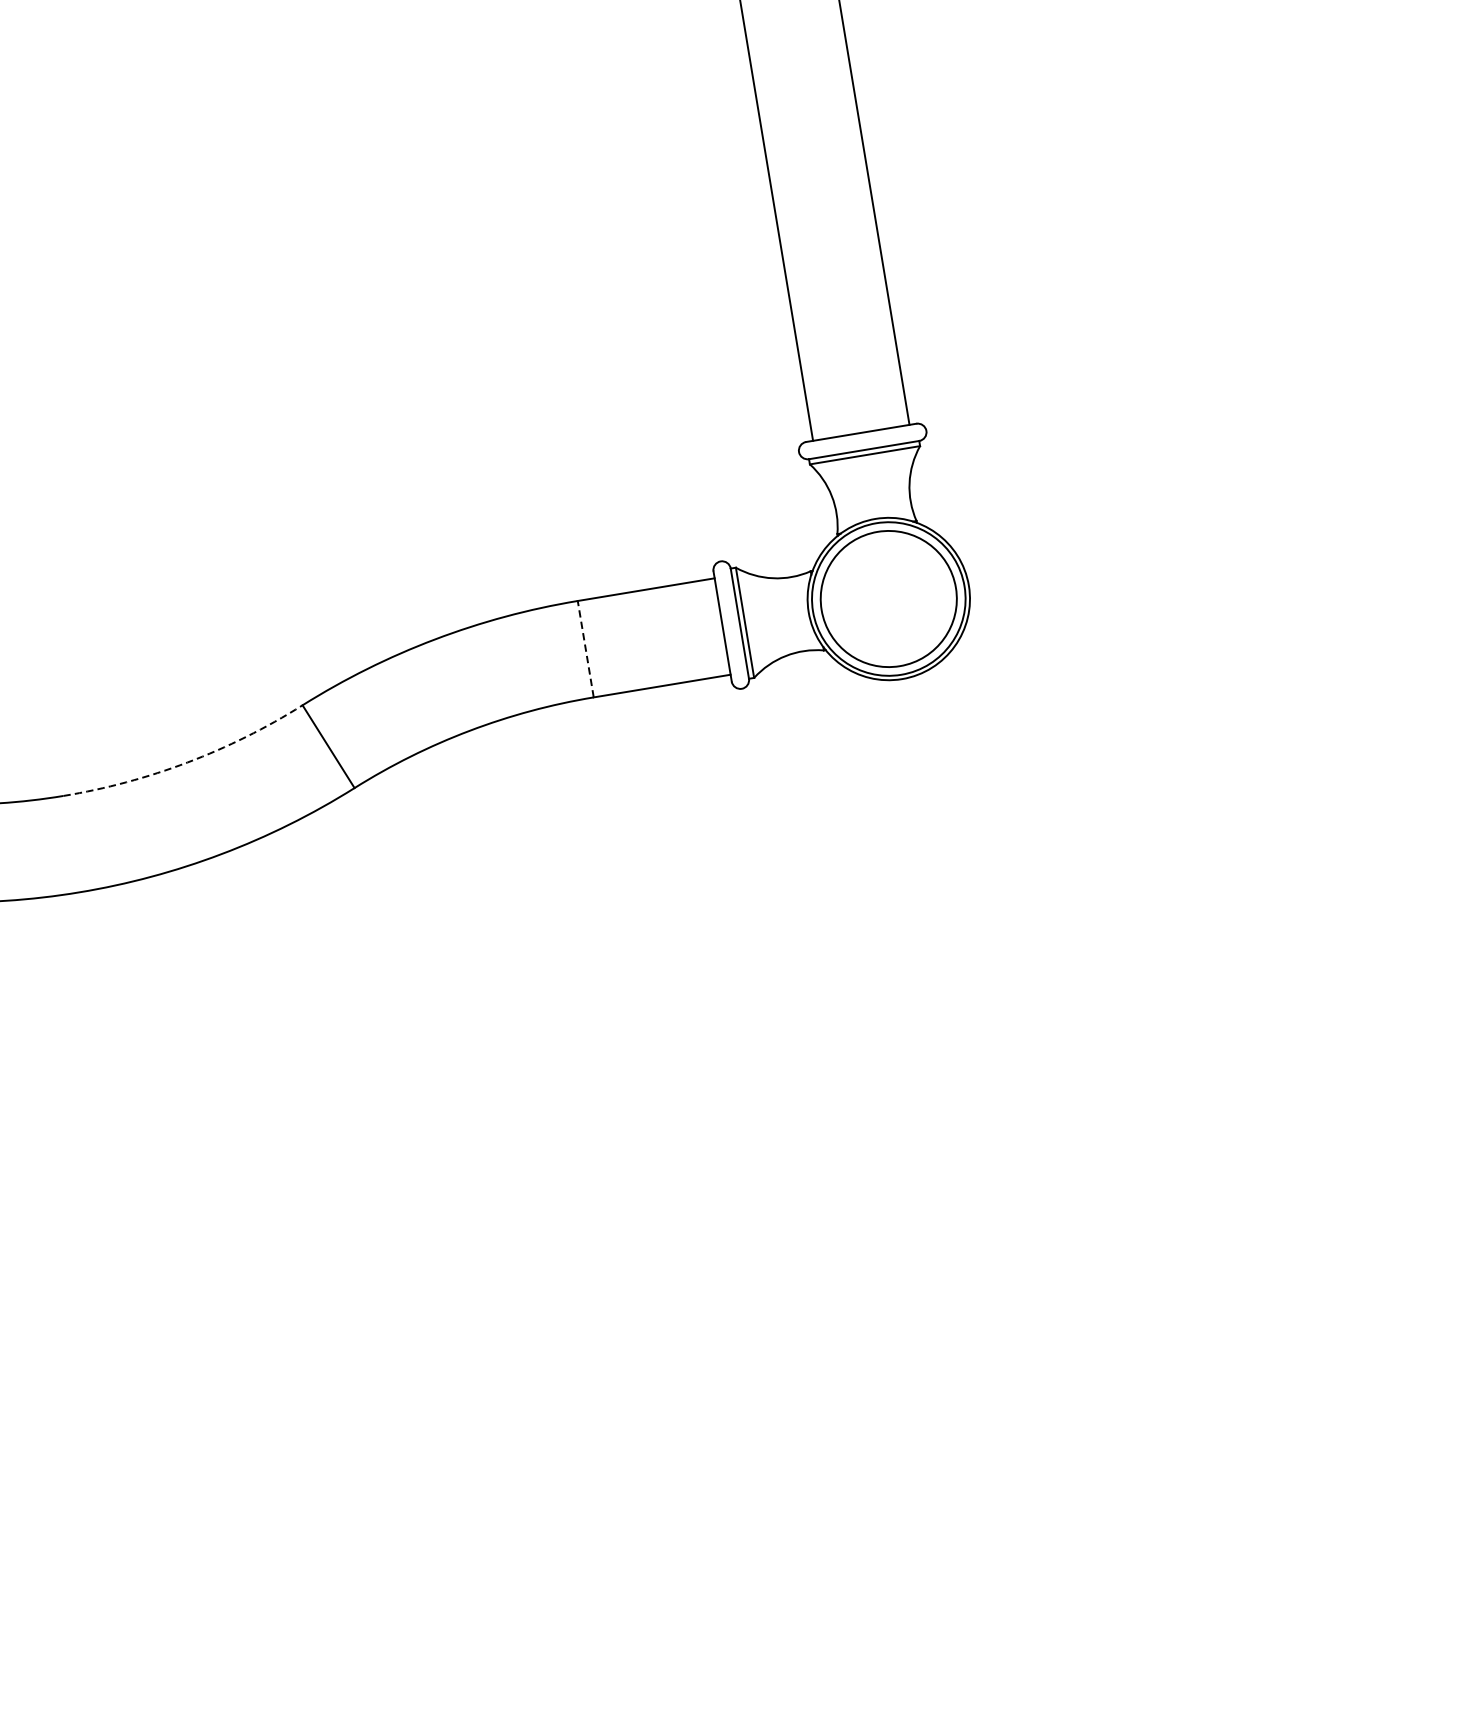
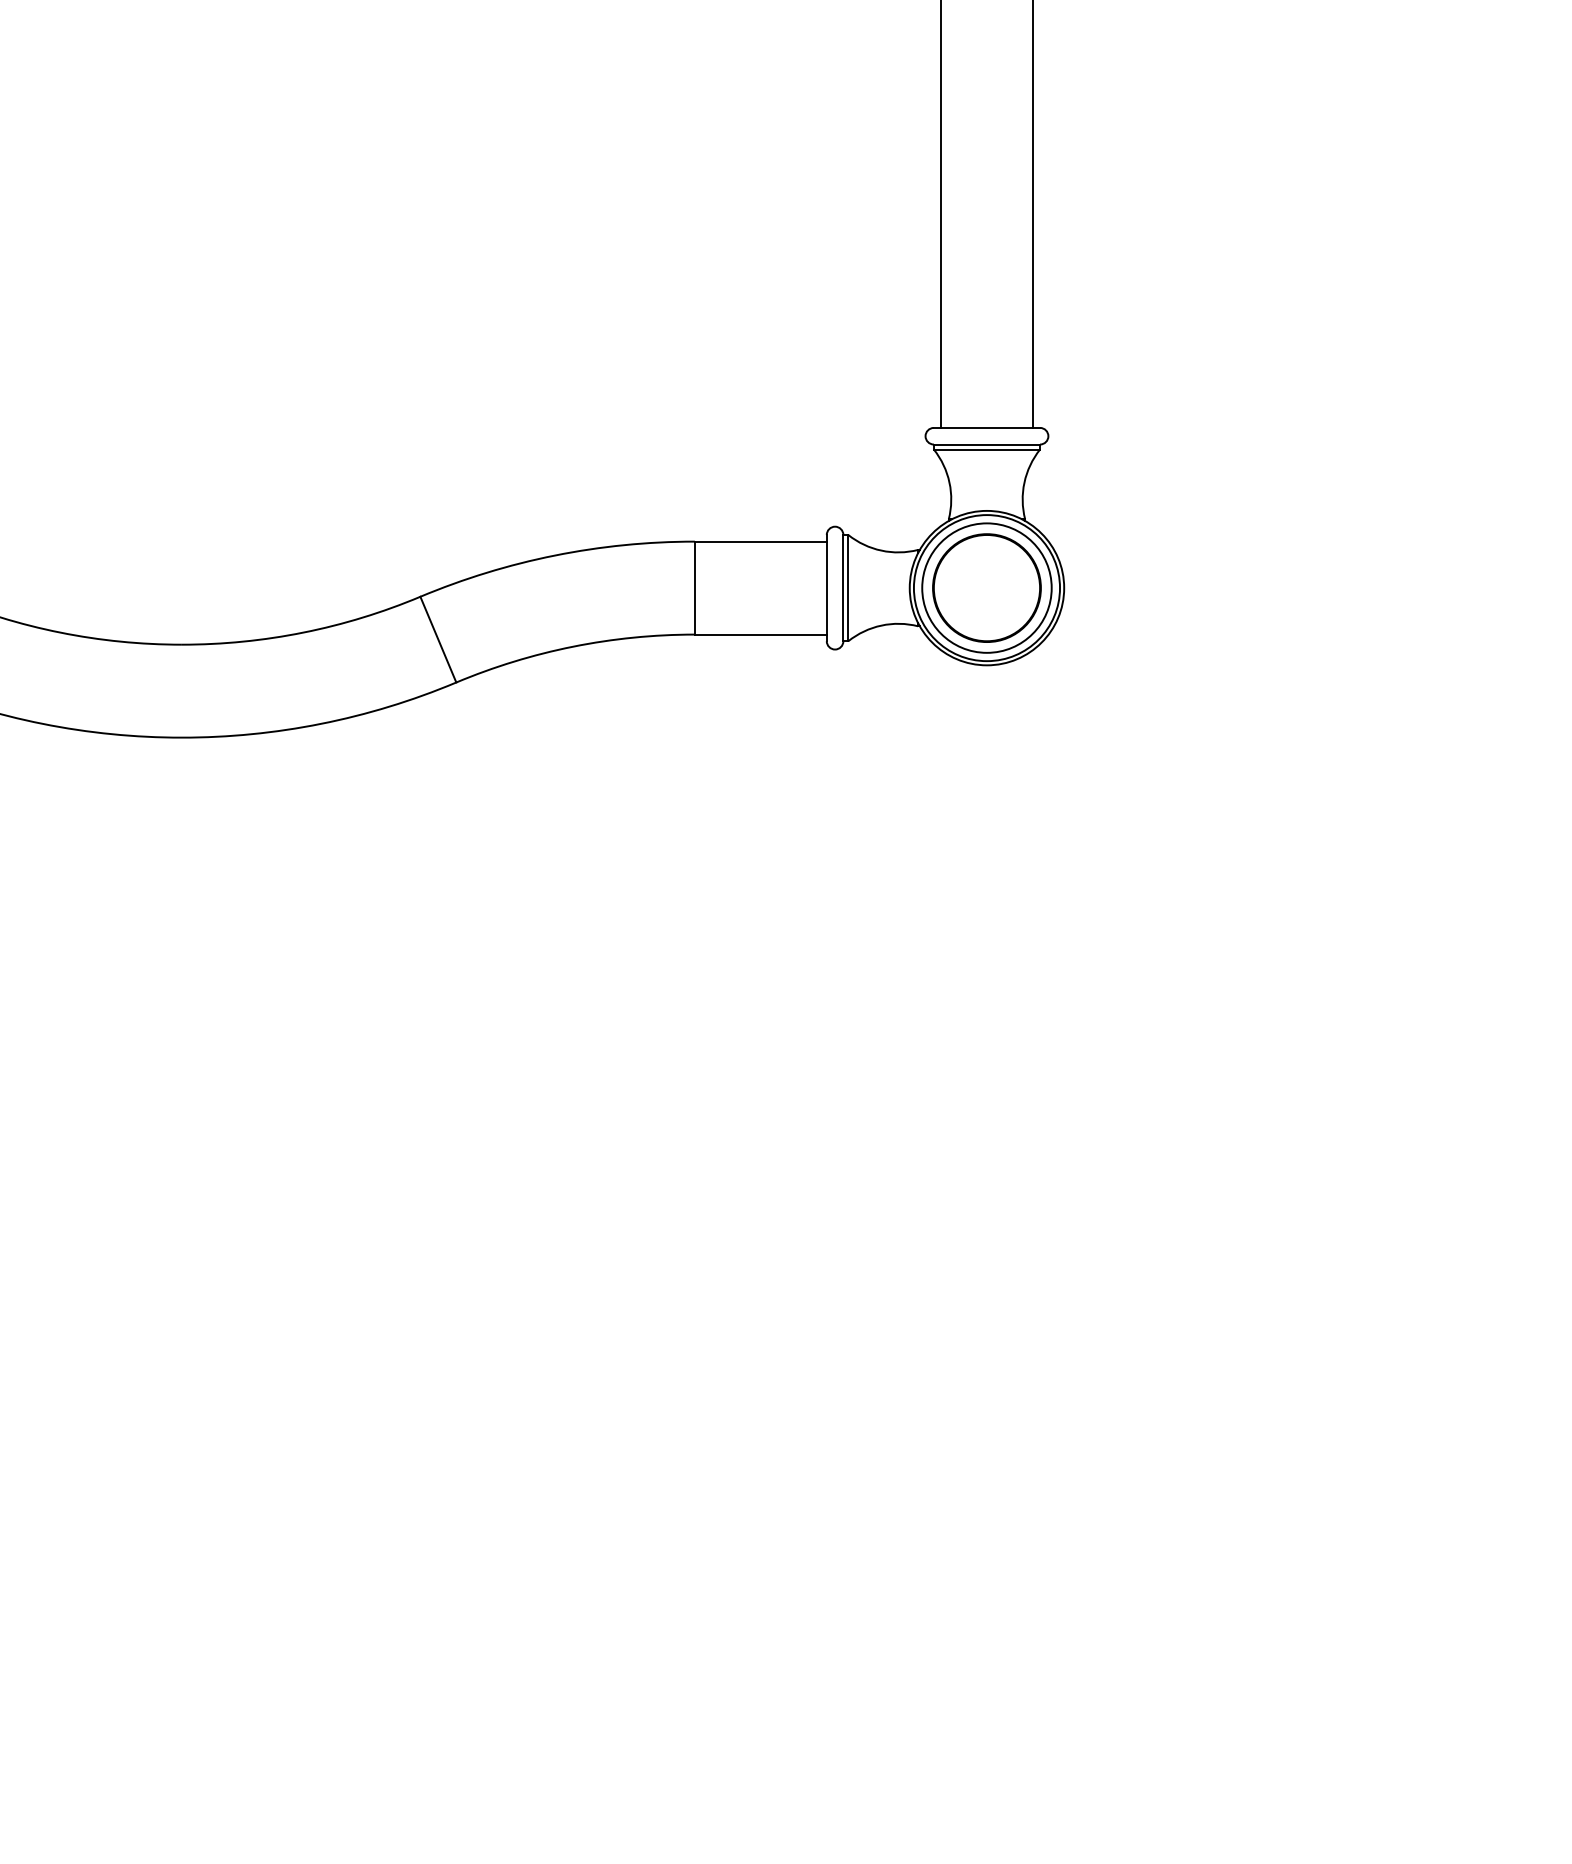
circle: (888, 598) -> (986, 587), added
line: (585, 648) -> (694, 587), dashed -> solid
arc: (187, 762) -> (303, 632), dashed -> solid

